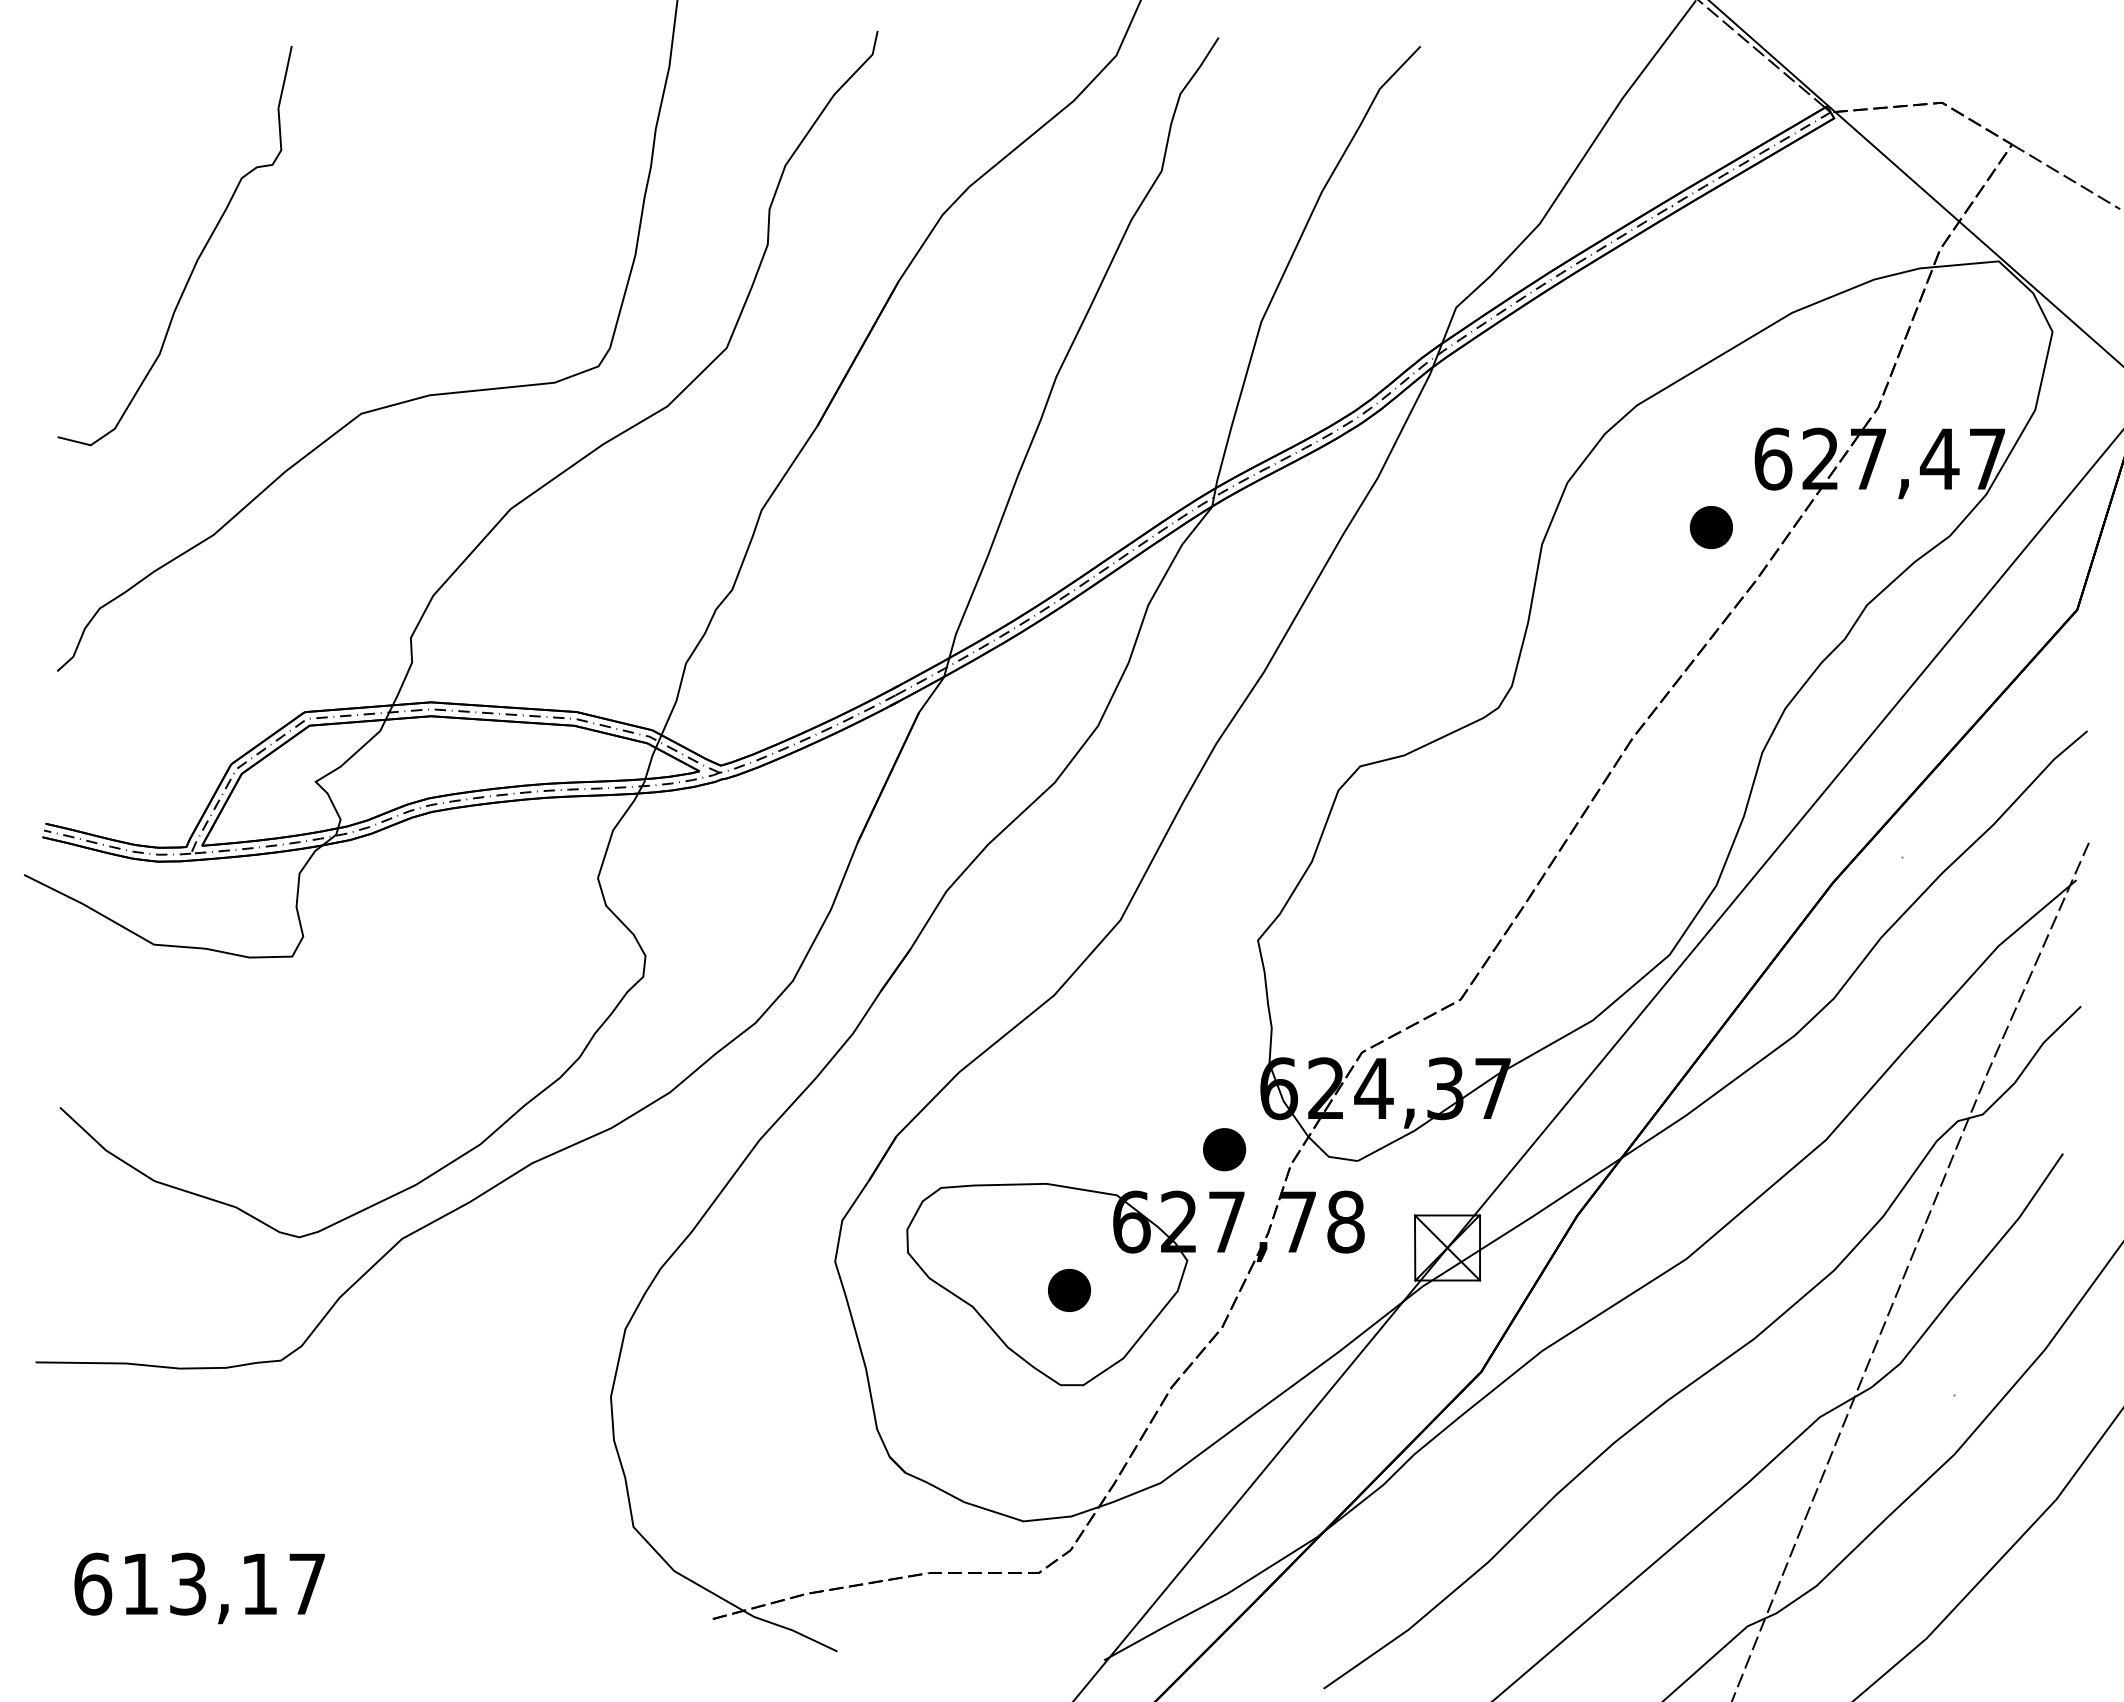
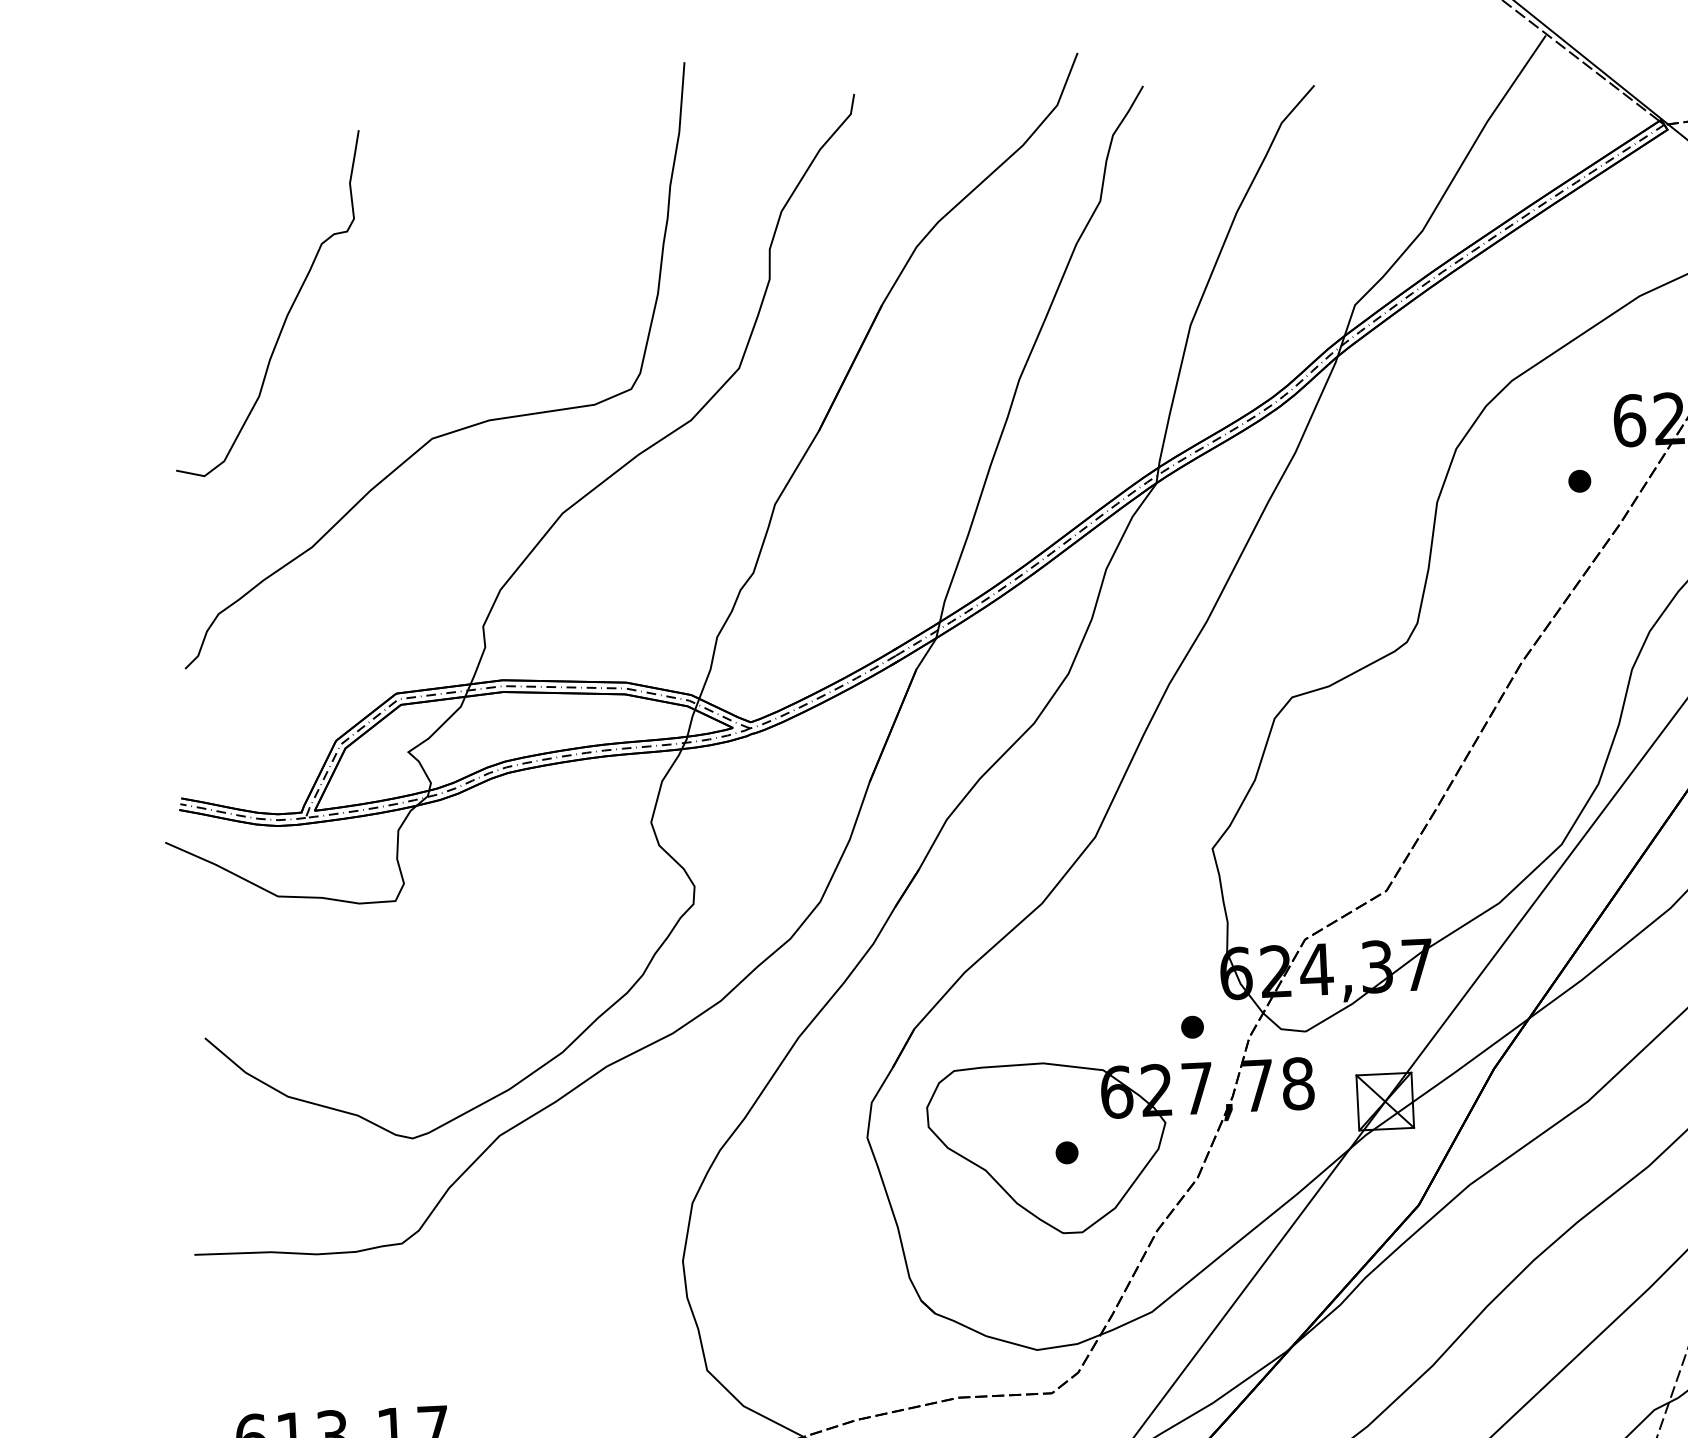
part: (1710, 527) -> (1579, 481), size x0.62
part: (1224, 1149) -> (1192, 1027), size x0.62
part: (1069, 1290) -> (1066, 1152), size x0.62

